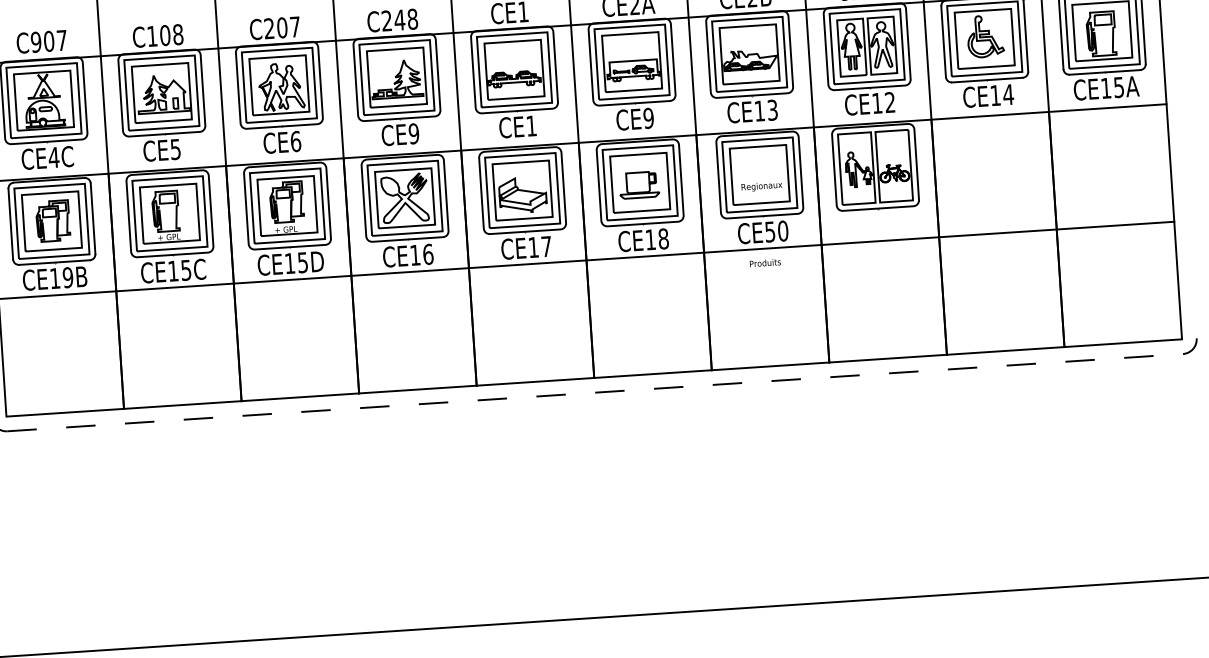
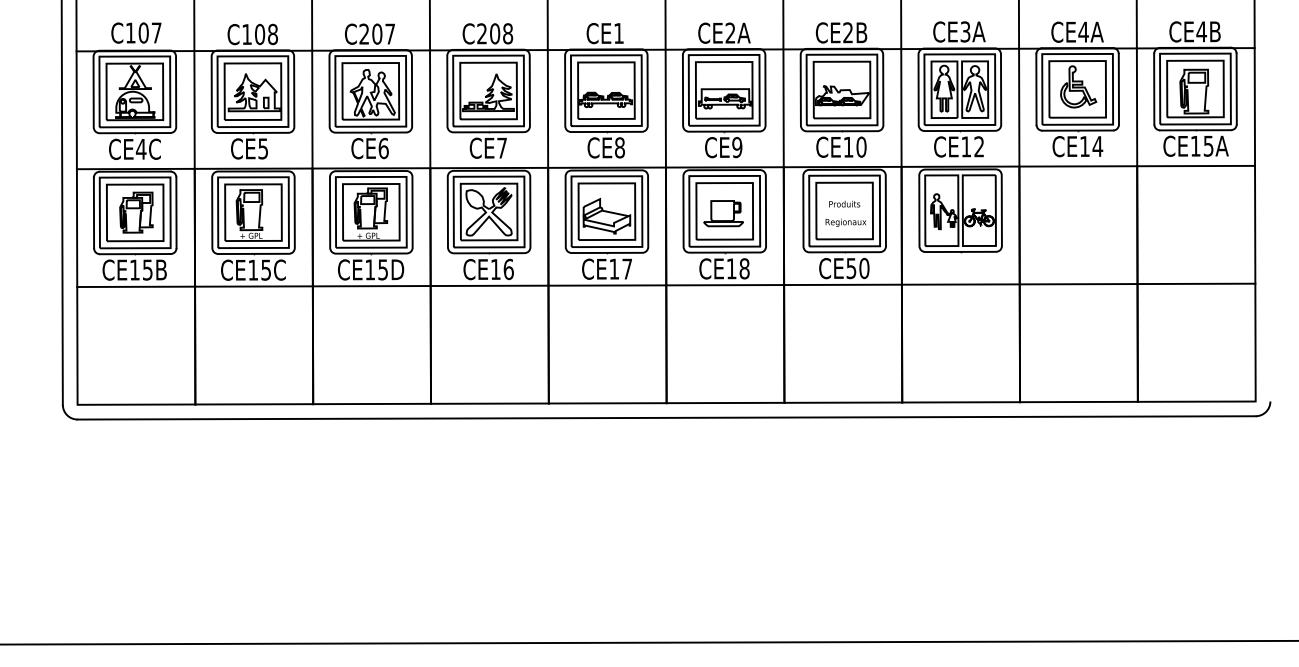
text: (399, 19) -> (494, 33), C248 -> C208
text: (35, 41) -> (130, 32), C907 -> C107
text: (772, 109) -> (861, 146), CE13 -> CE10
text: (531, 125) -> (619, 147), CE1 -> CE8
text: (414, 133) -> (502, 147), CE9 -> CE7
text: (765, 262) -> (844, 203), moved
text: (67, 277) -> (147, 269), CE19B -> CE15B
line: (596, 392) -> (667, 417), dashed -> solid

